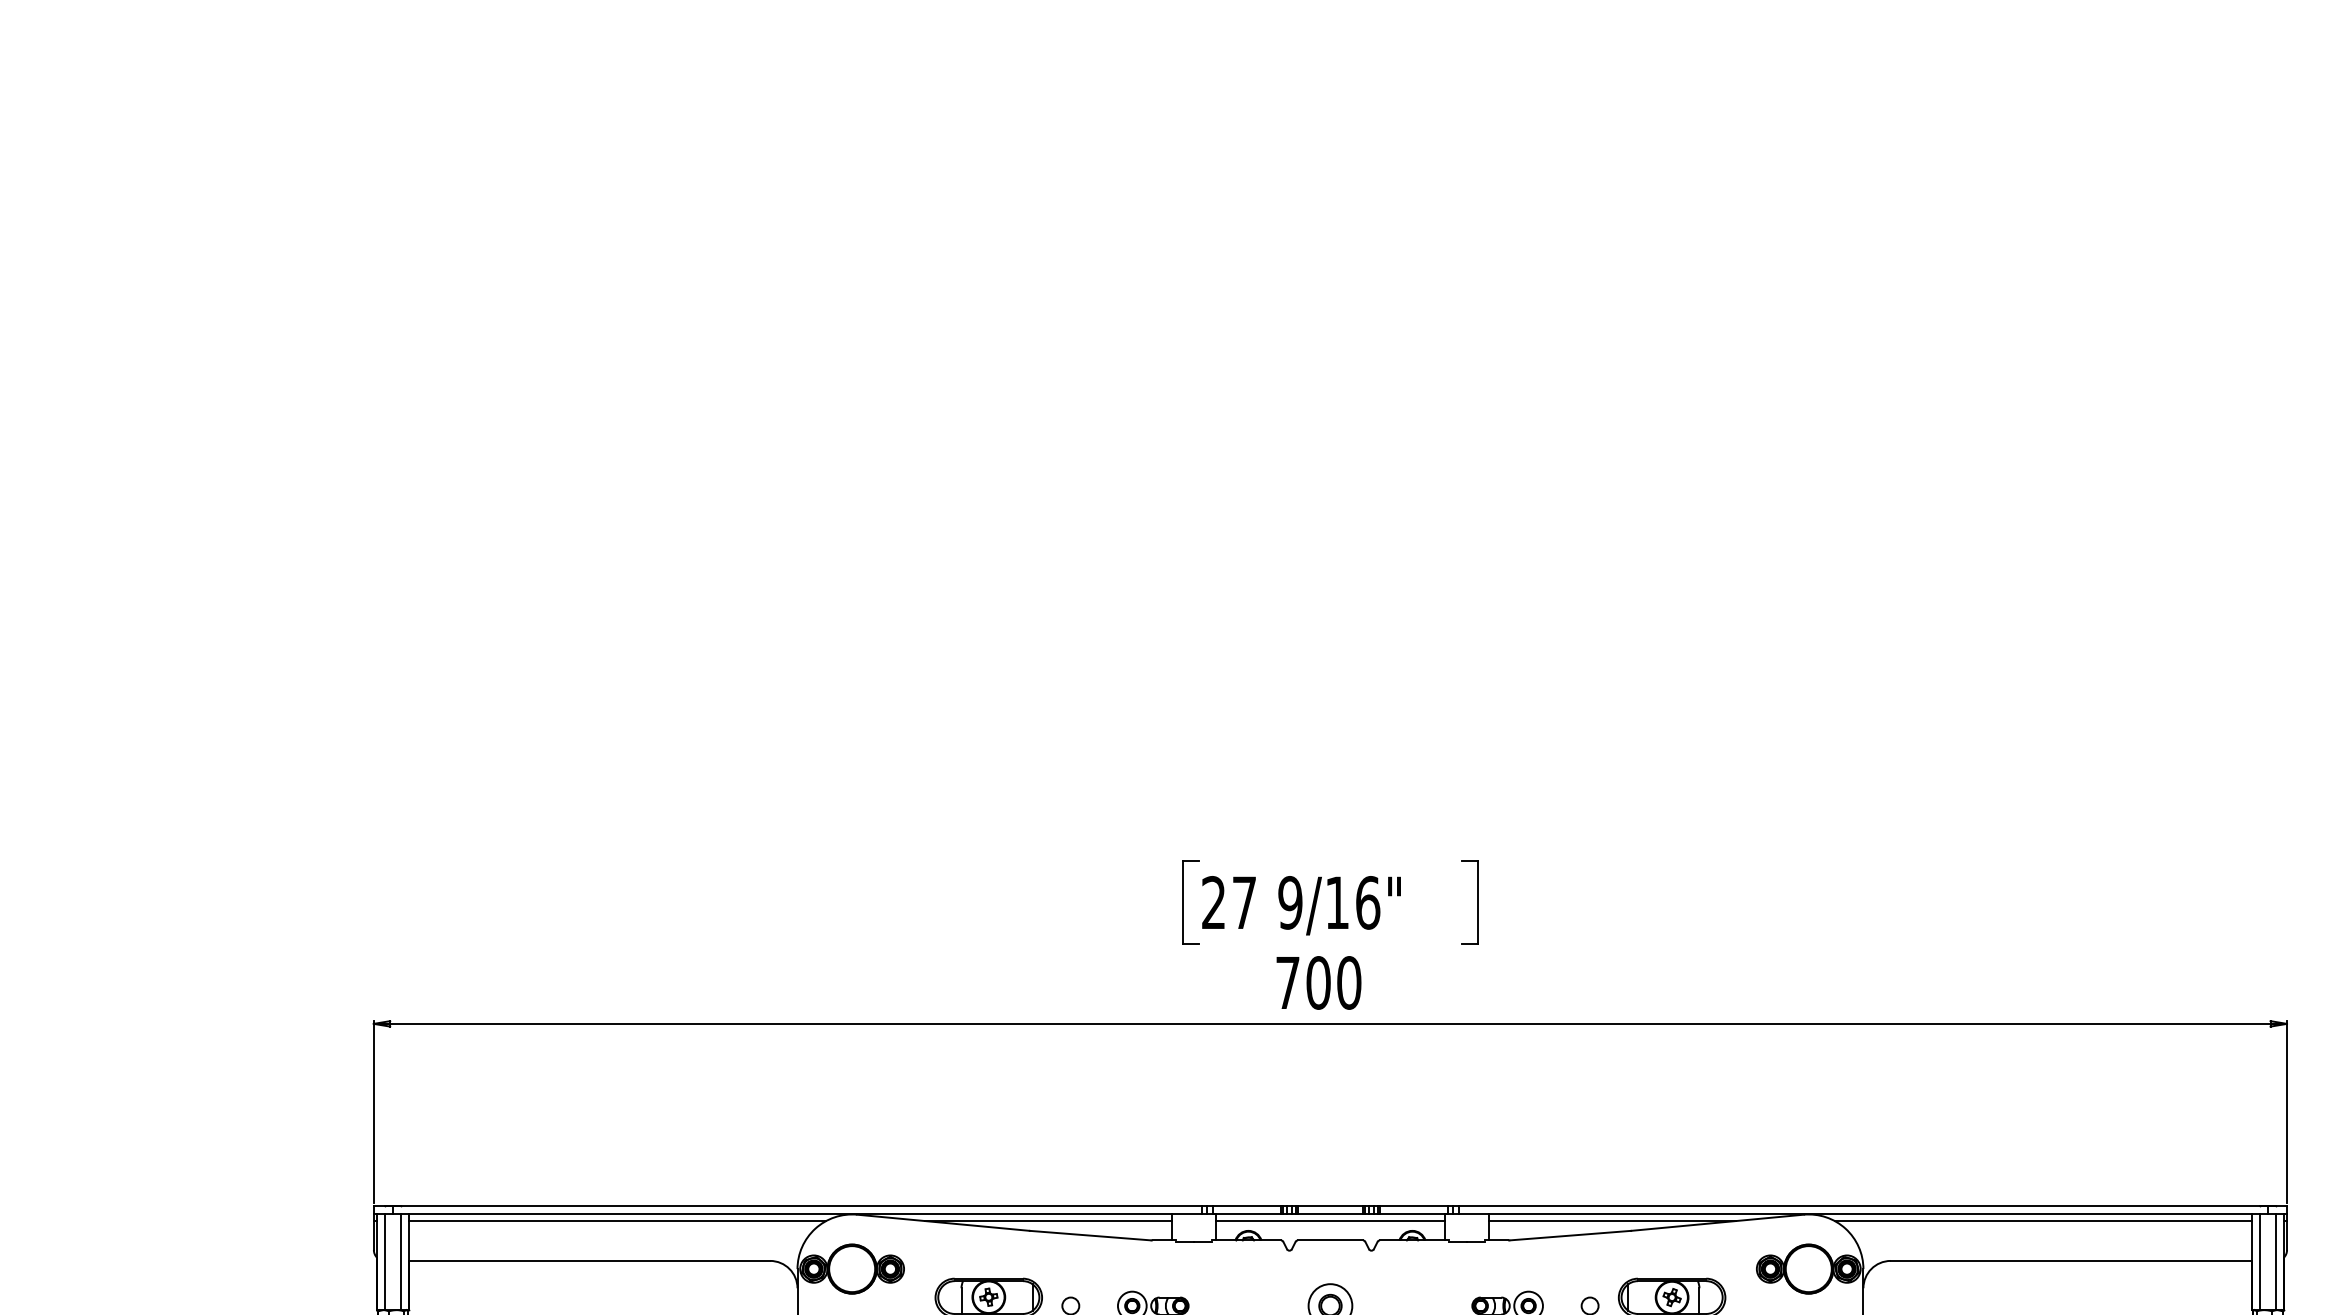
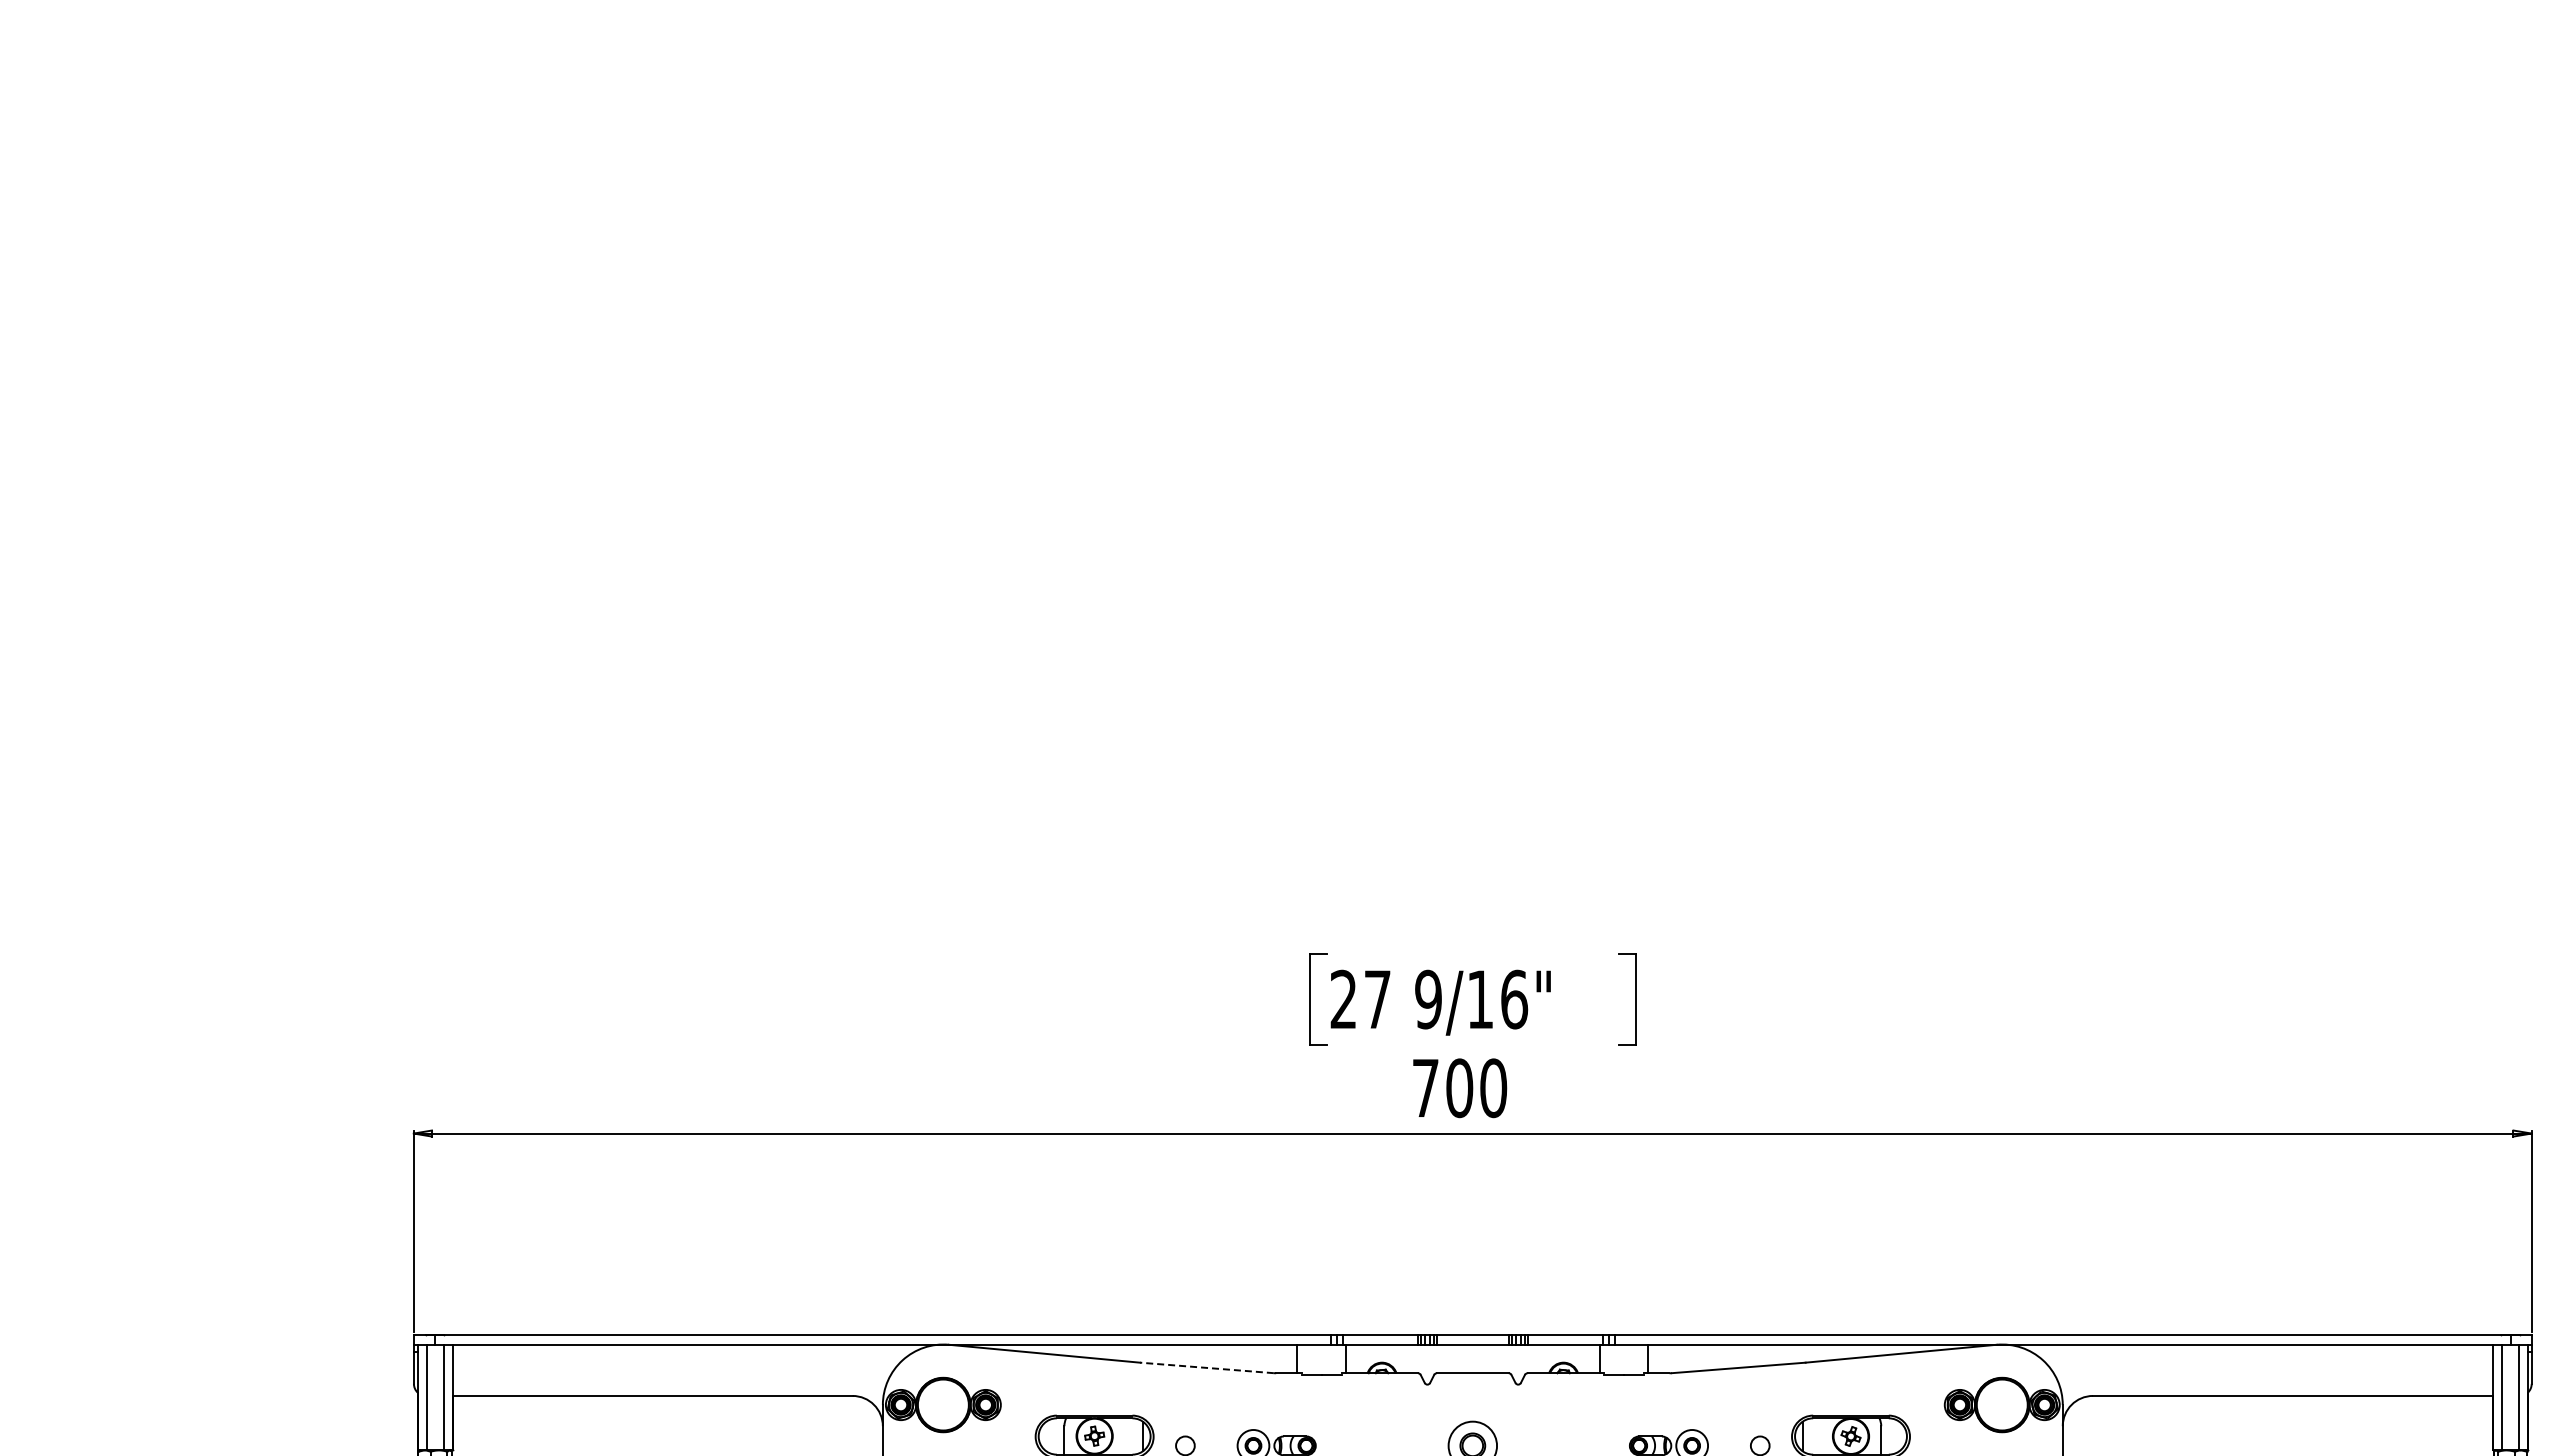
line: (617, 1220) -> (683, 1351), removed
line: (1048, 1220) -> (1160, 1351), removed
line: (1330, 1220) -> (1472, 1351), removed
line: (1612, 1220) -> (1784, 1351), removed
line: (2043, 1220) -> (2262, 1351), removed
line: (1089, 1235) -> (1206, 1367), solid -> dashed

